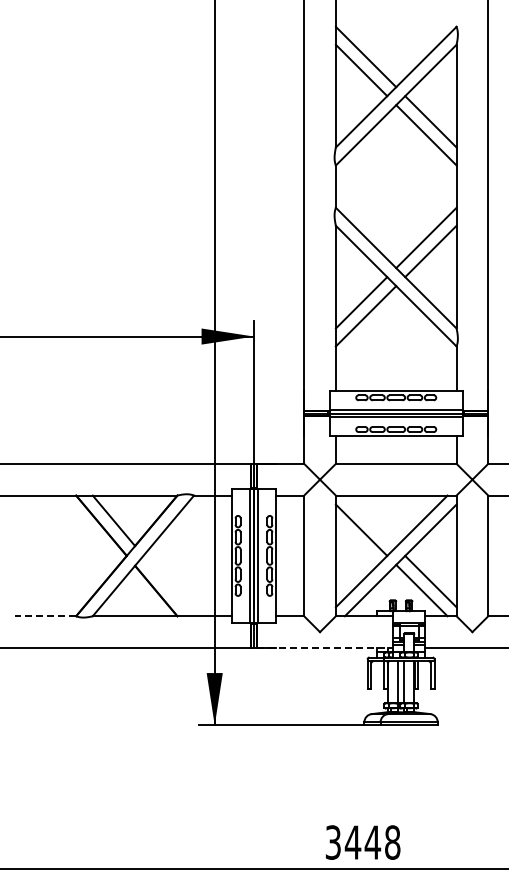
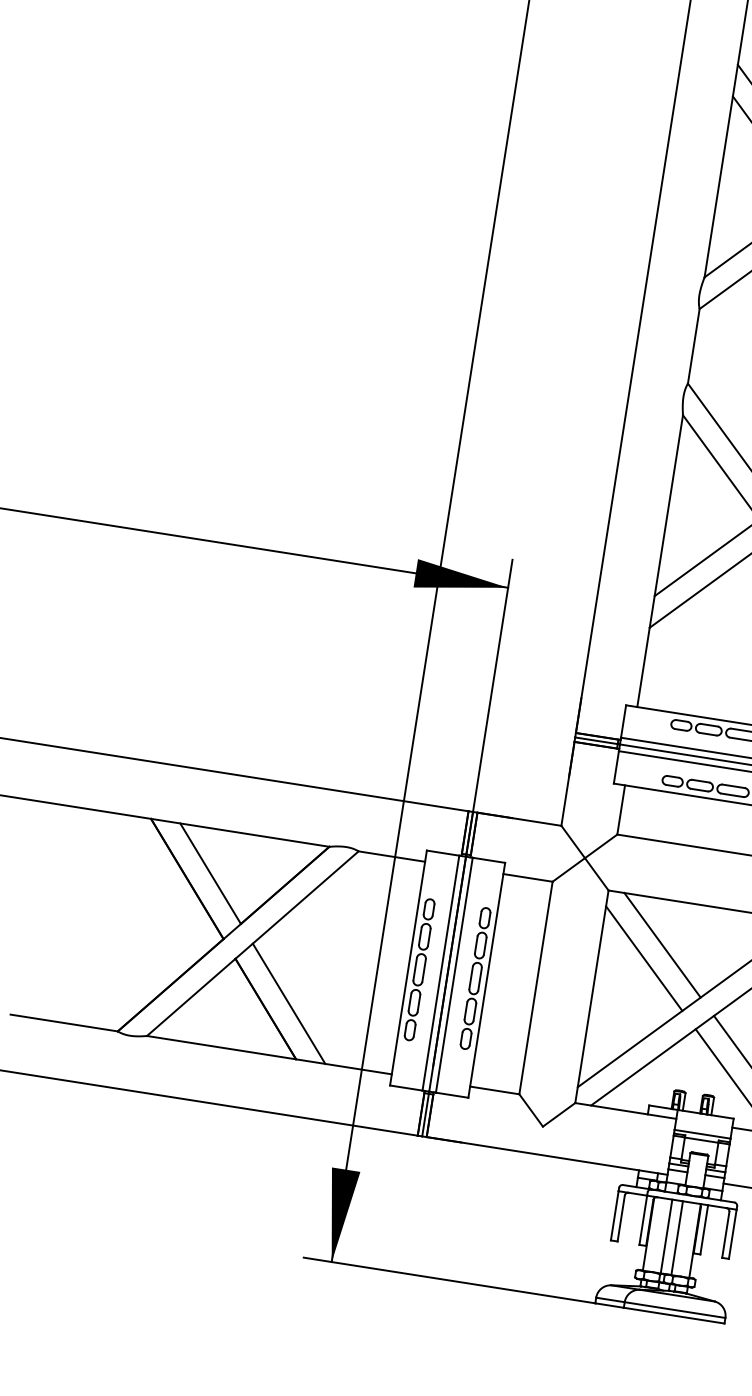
line: (370, 520) -> (662, 943), added
line: (168, 585) -> (288, 1002), added
line: (45, 616) -> (63, 1023), dashed -> solid
line: (325, 648) -> (548, 1156), dashed -> solid

